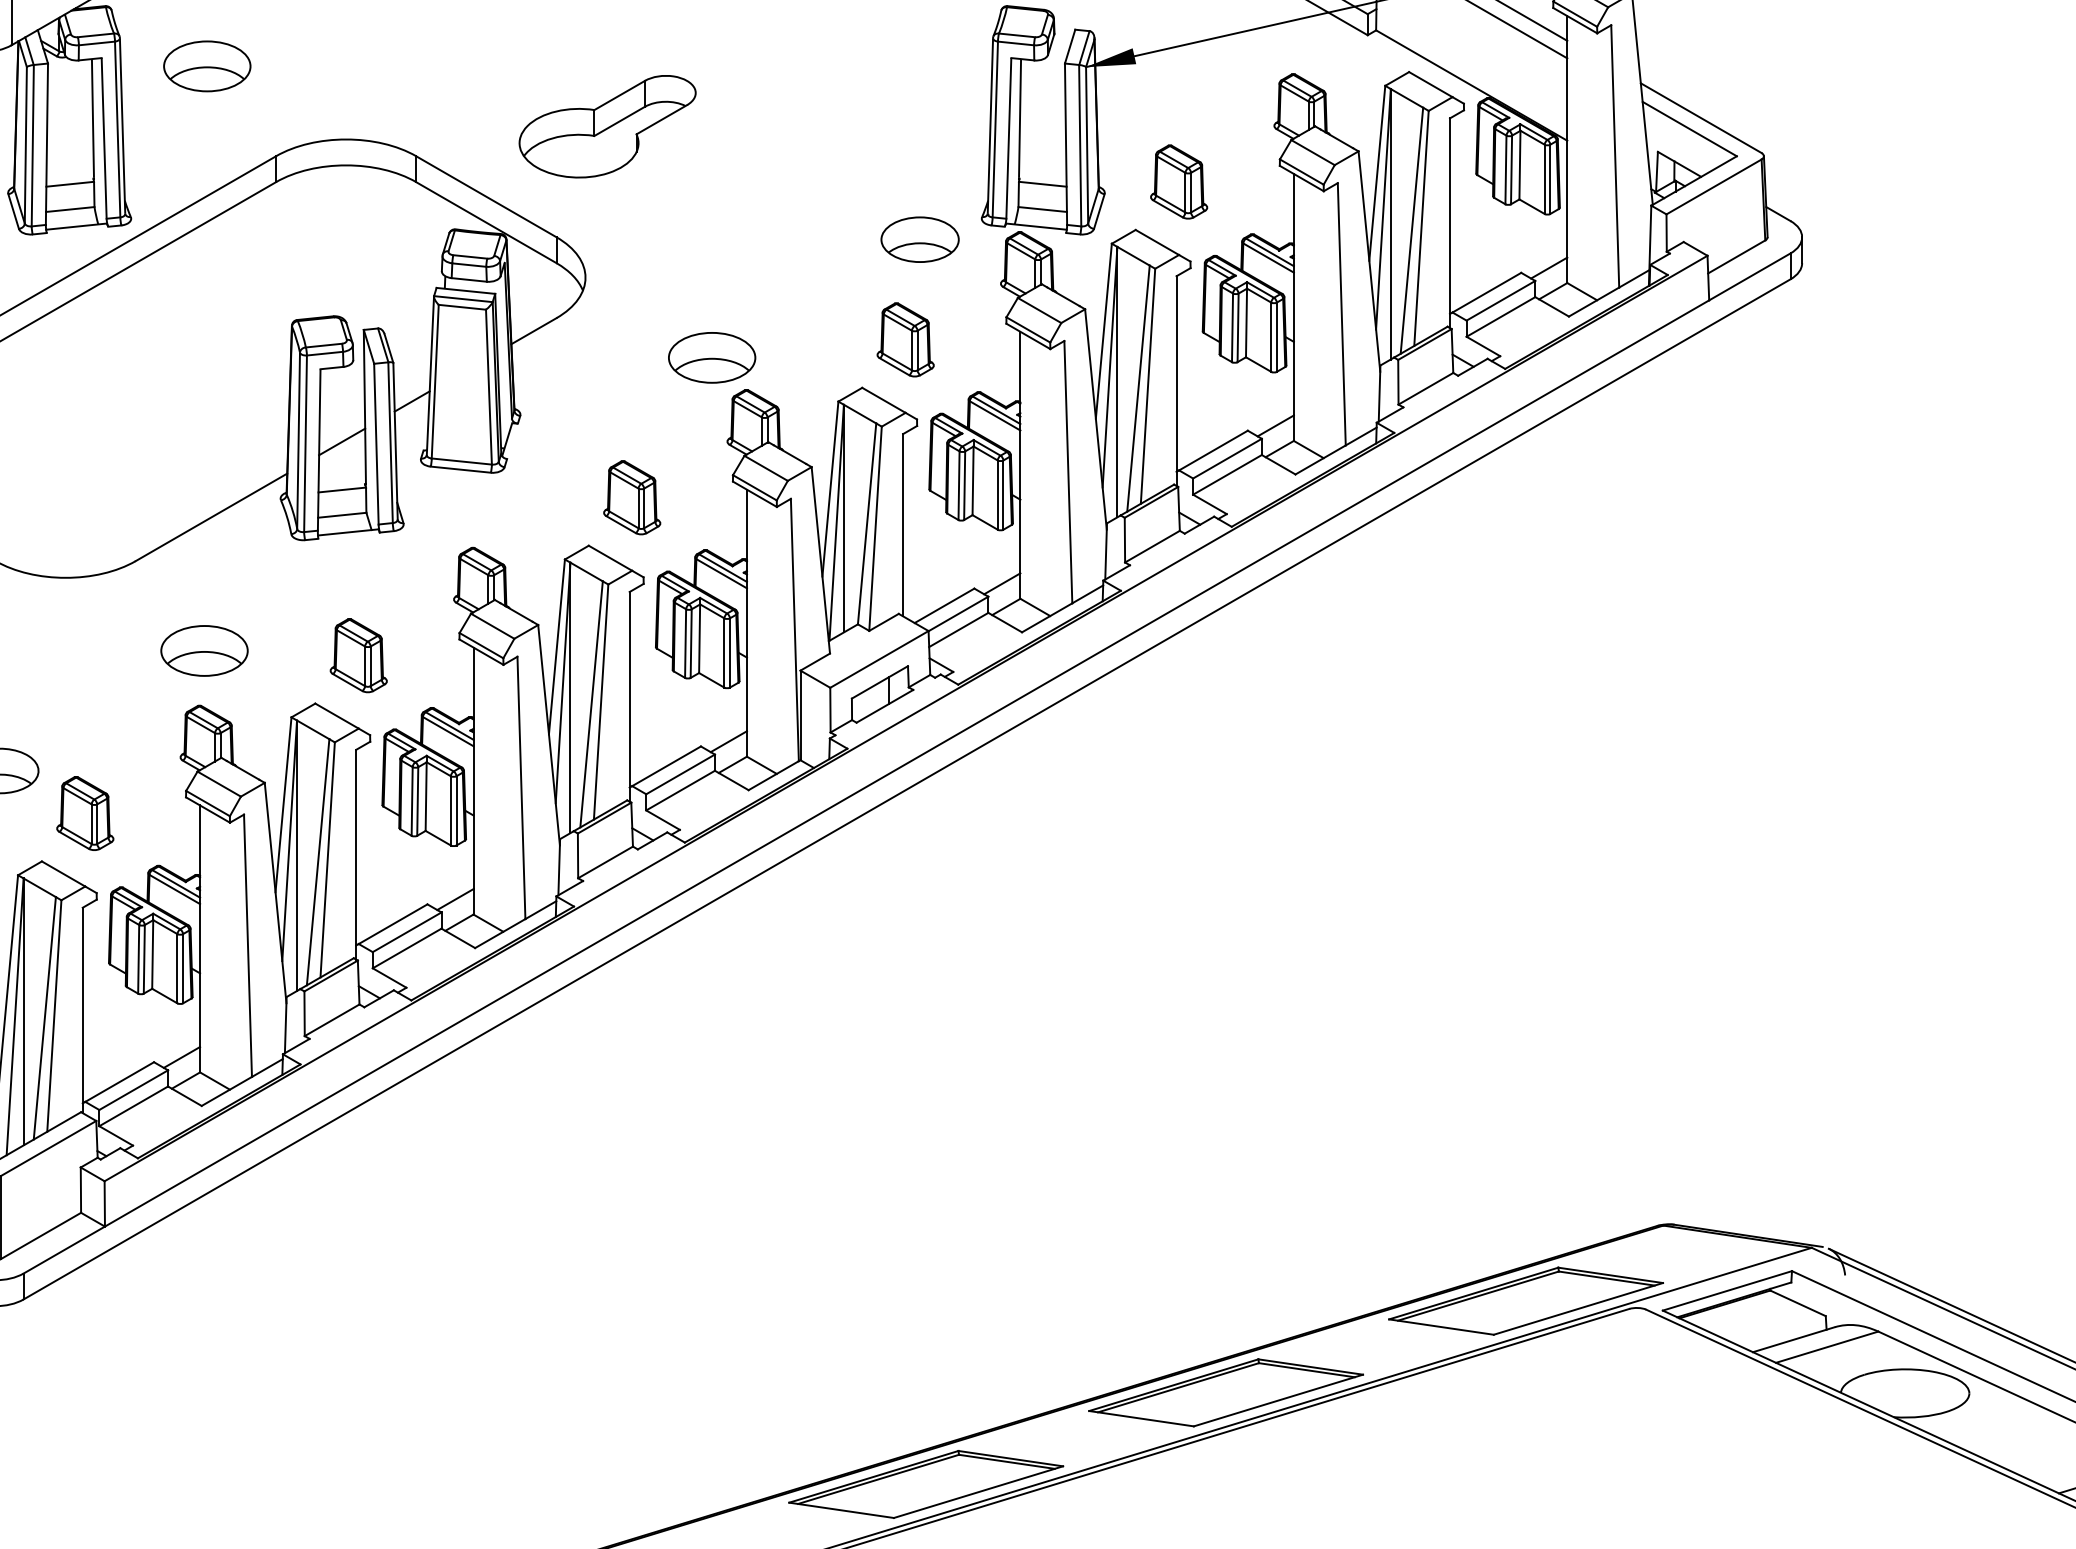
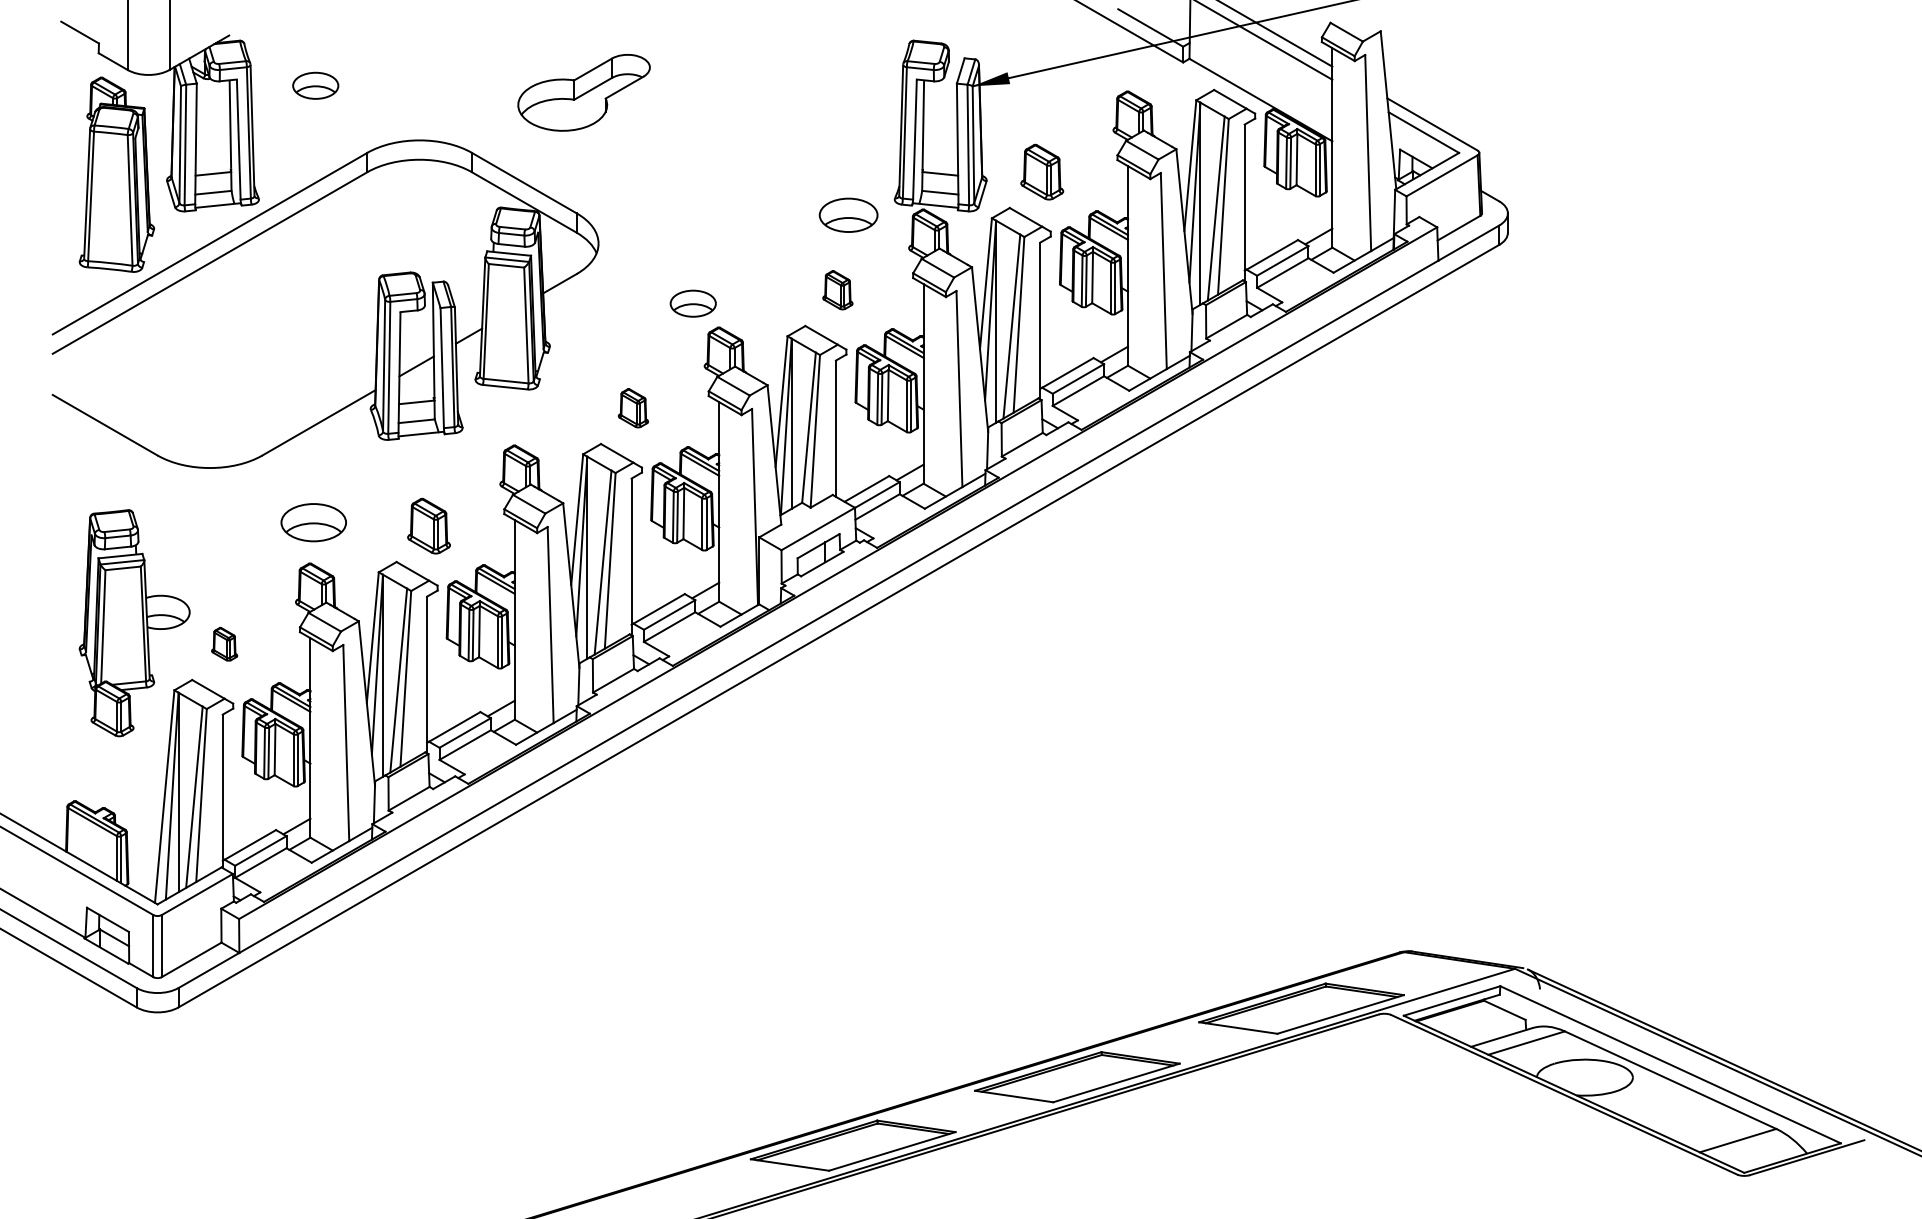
part: (206, 66) -> (315, 85), size x0.7
part: (606, 126) -> (583, 92), moved
part: (905, 340) -> (837, 290), size x0.7
part: (712, 357) -> (693, 303), size x0.7
part: (632, 498) -> (633, 408), size x0.7
part: (85, 813) -> (224, 644), size x0.6

